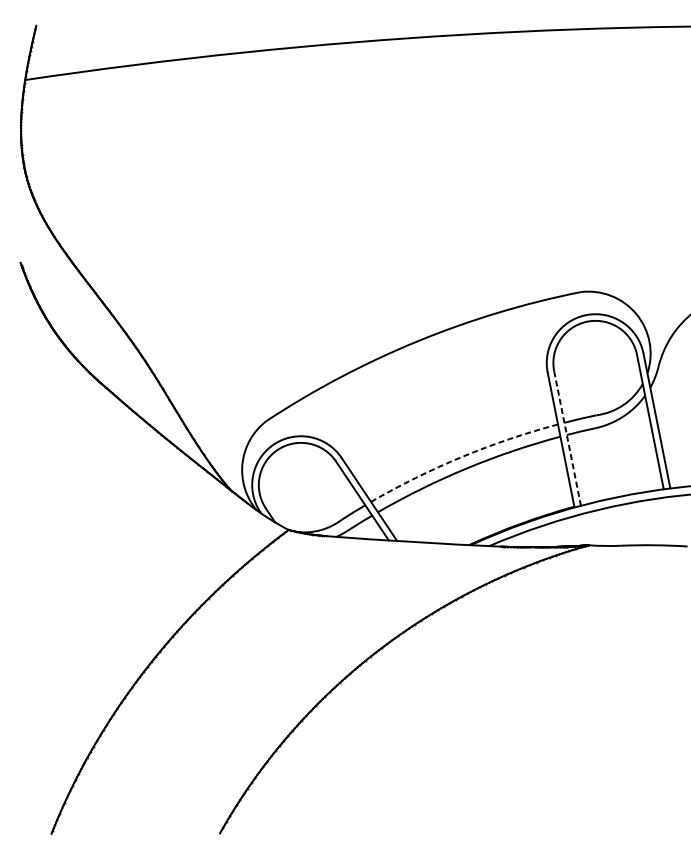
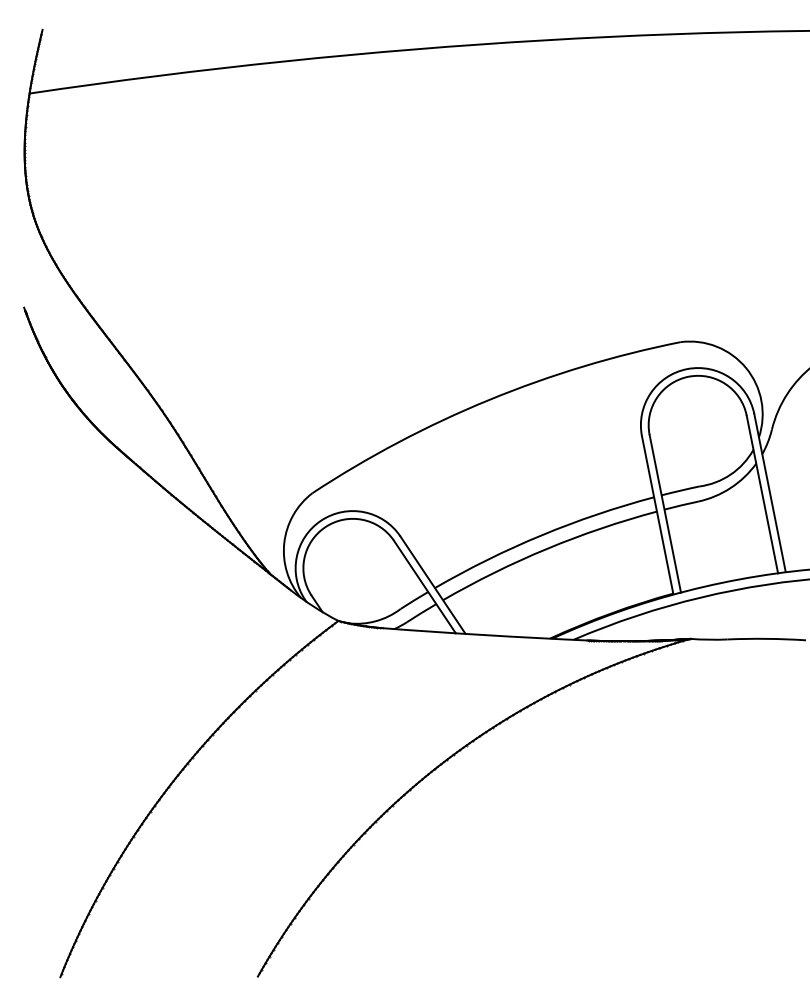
line: (567, 439) -> (665, 514), dashed -> solid
arc: (461, 457) -> (541, 535), dashed -> solid

